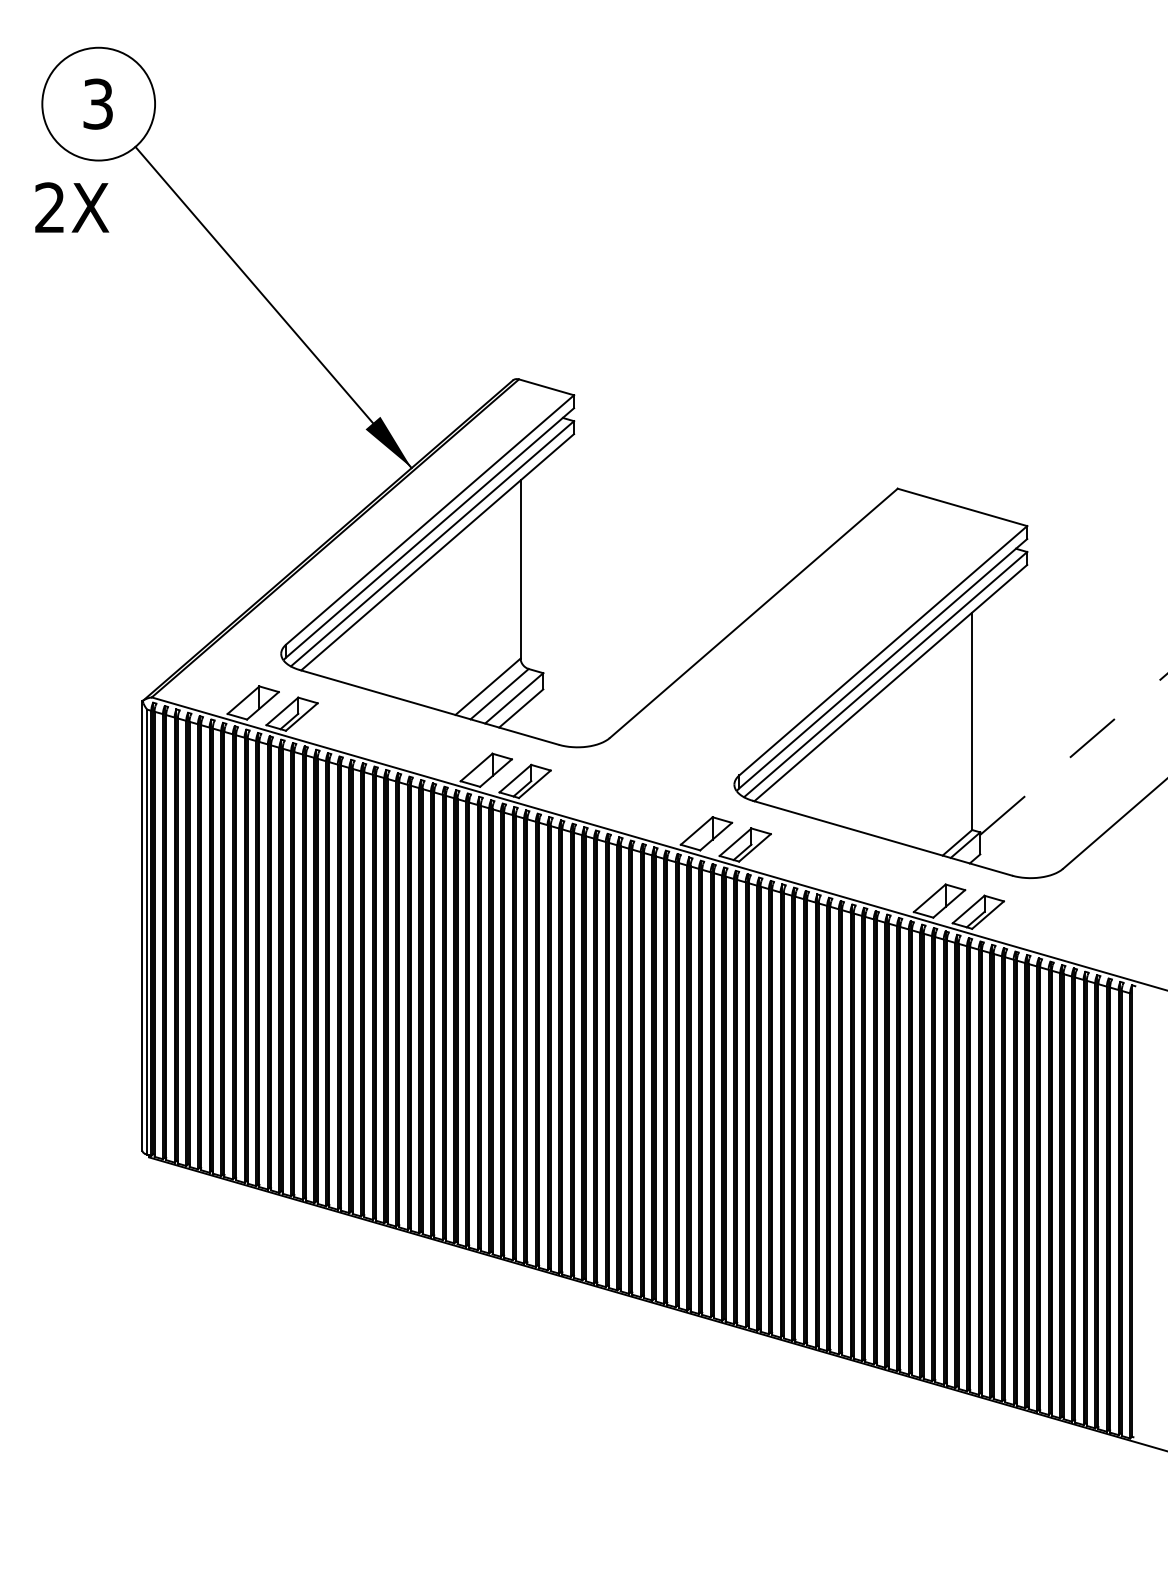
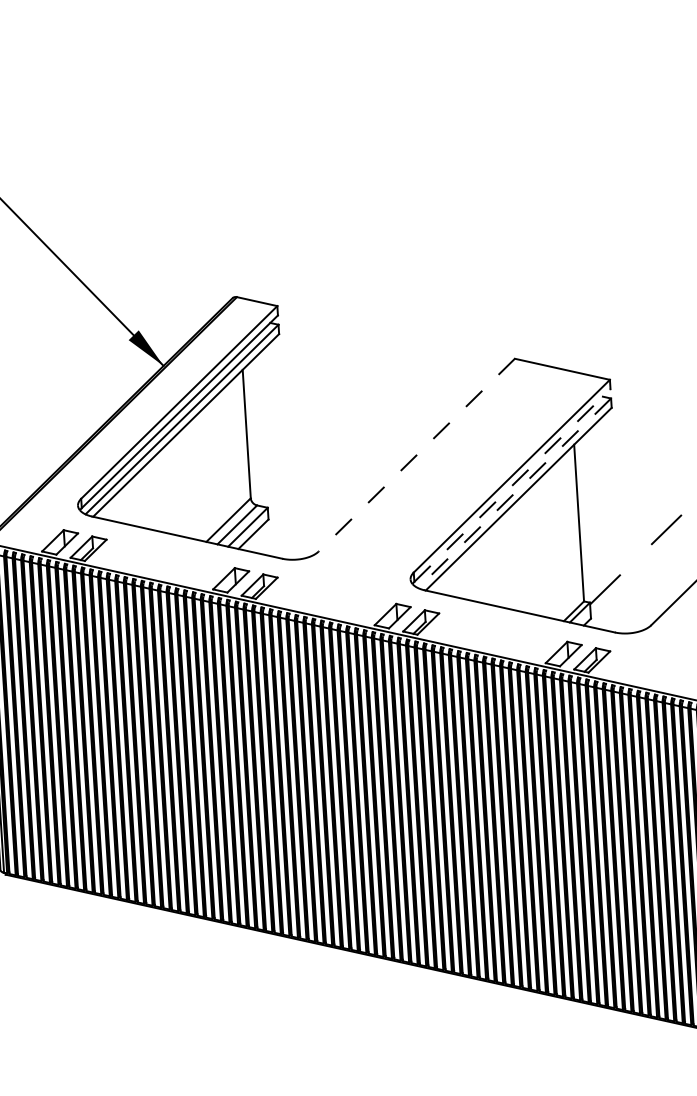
line: (753, 613) -> (416, 455), solid -> dashed
line: (883, 663) -> (512, 485), solid -> dashed
line: (885, 674) -> (514, 493), solid -> dashed

